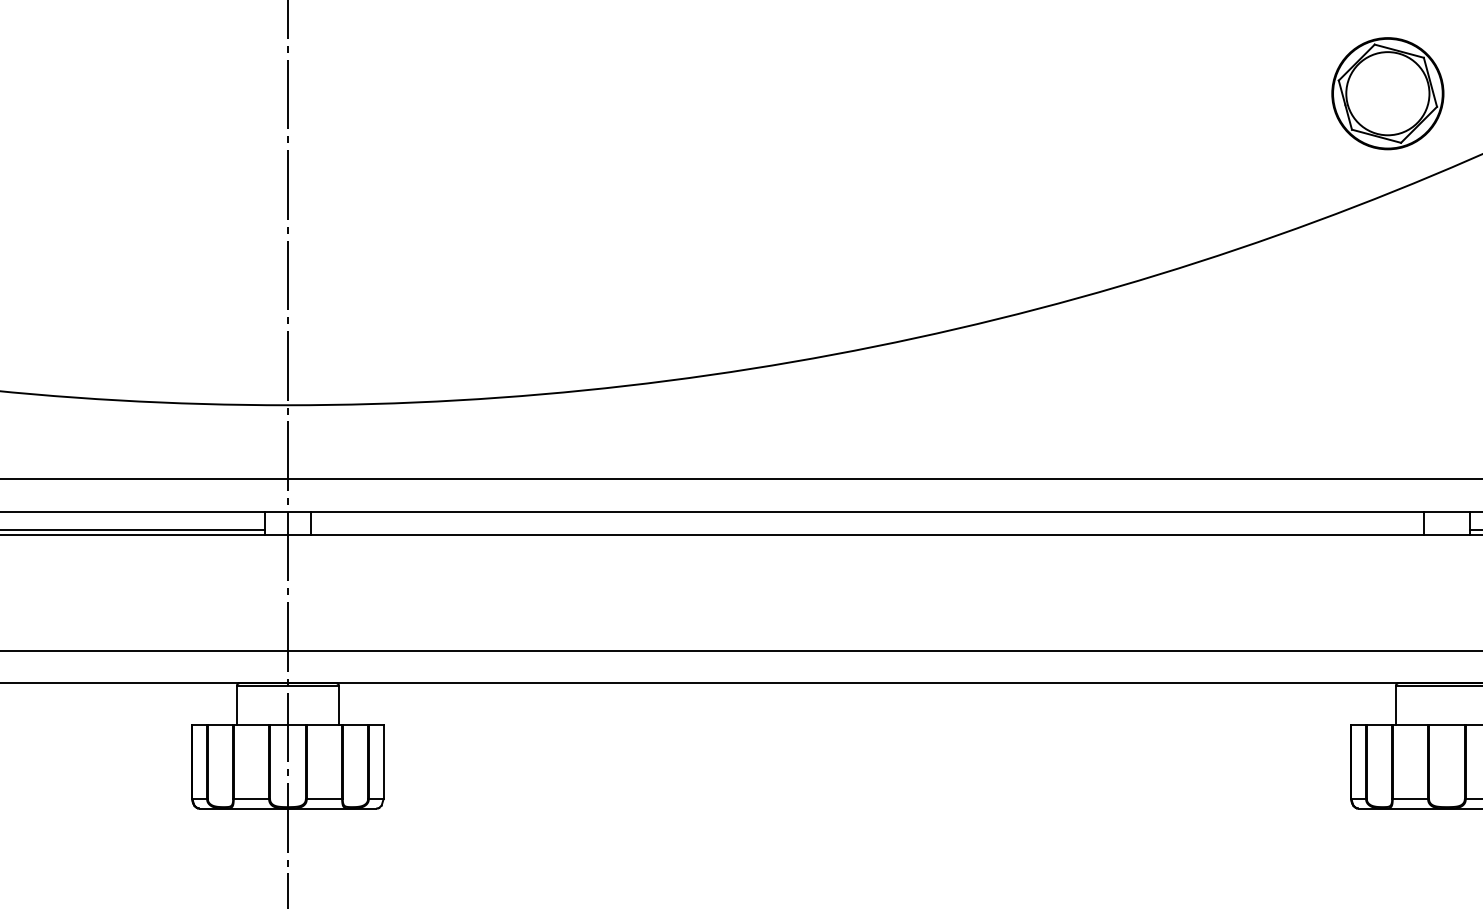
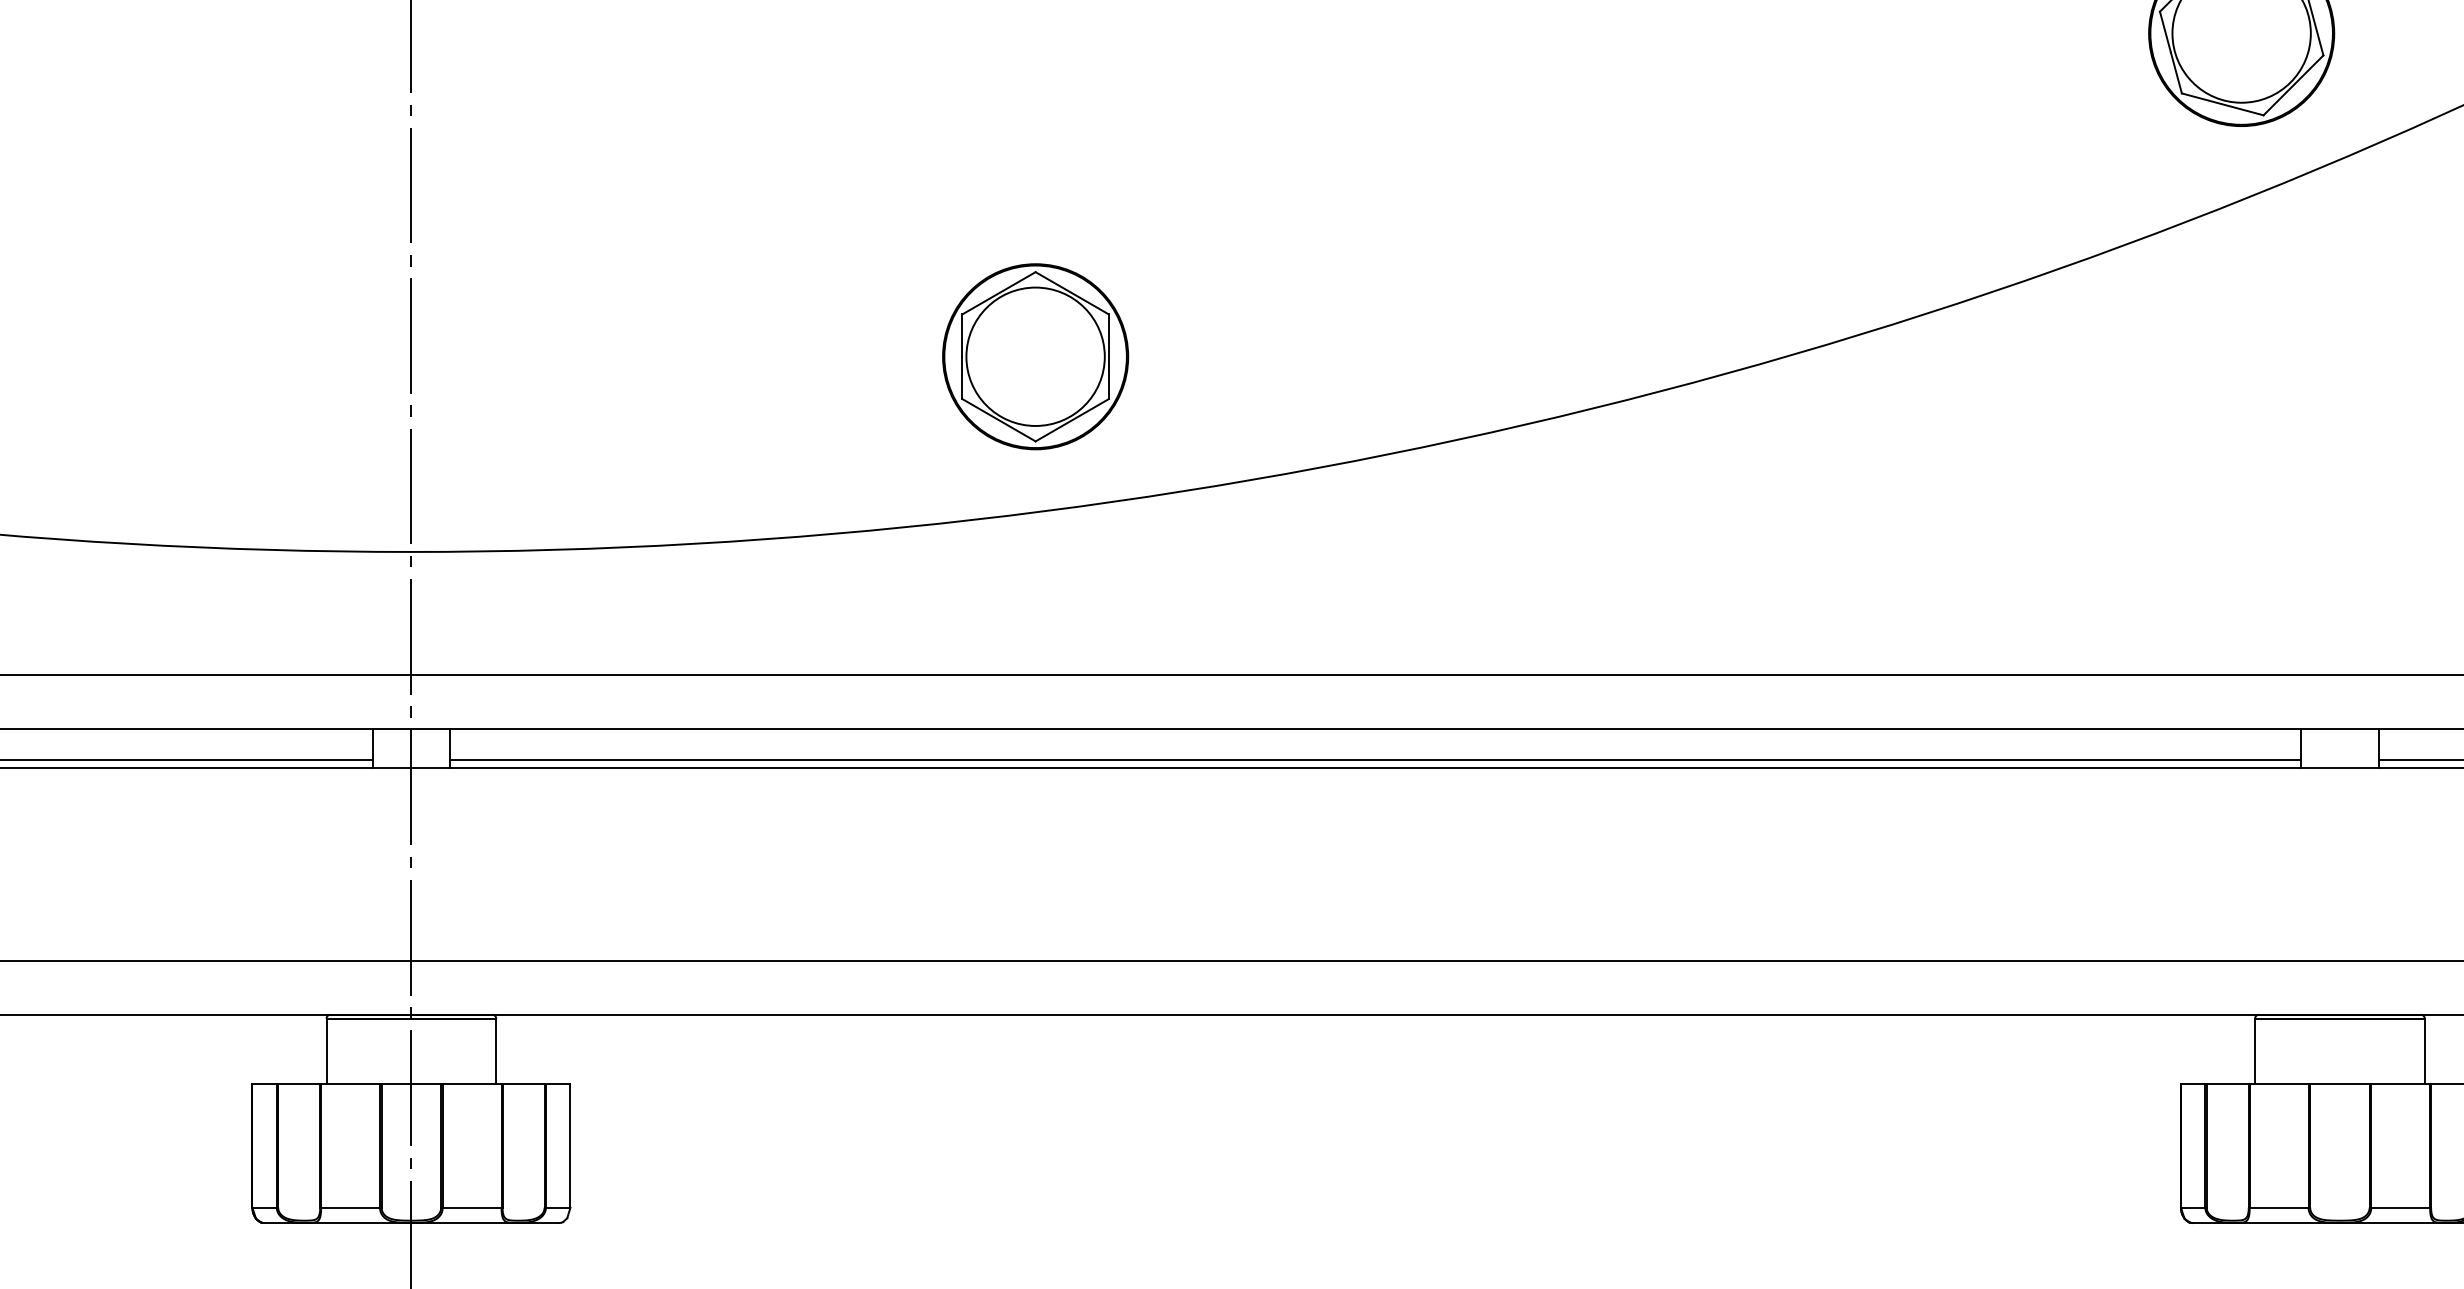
part: (662, 287) -> (1034, 356), added
line: (867, 530) -> (1375, 760), added

